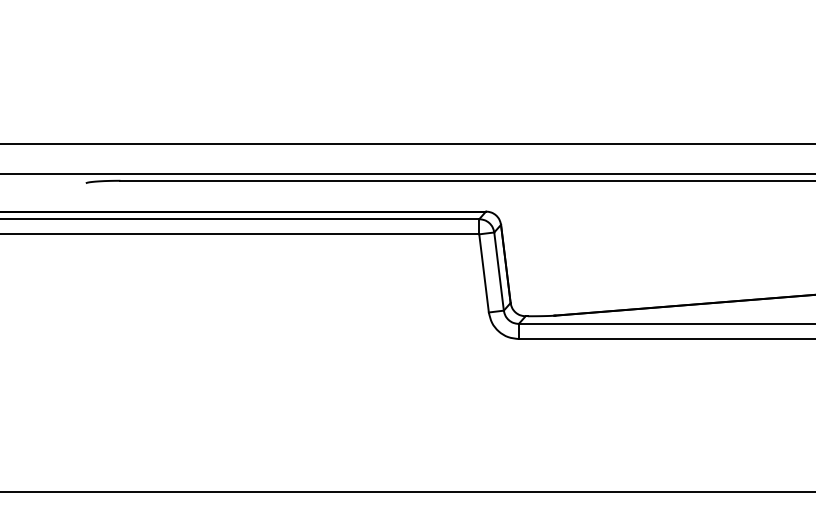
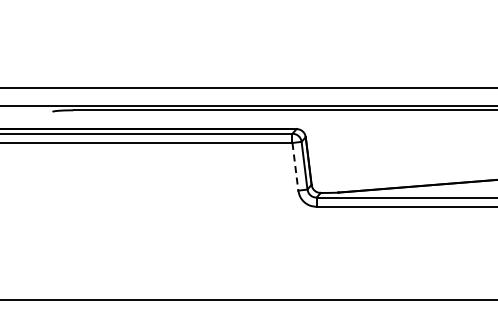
line: (484, 274) -> (295, 167), solid -> dashed

